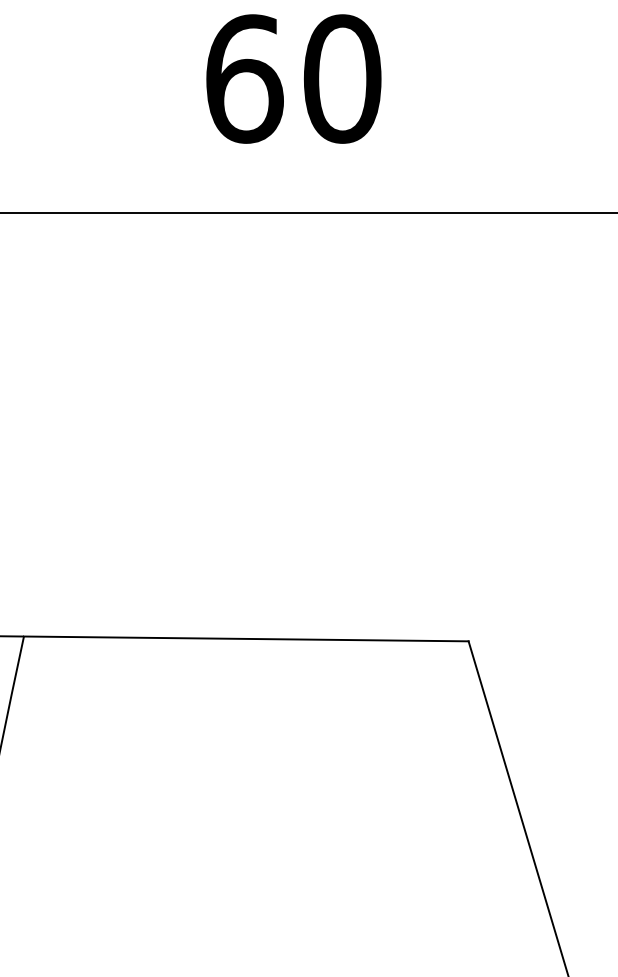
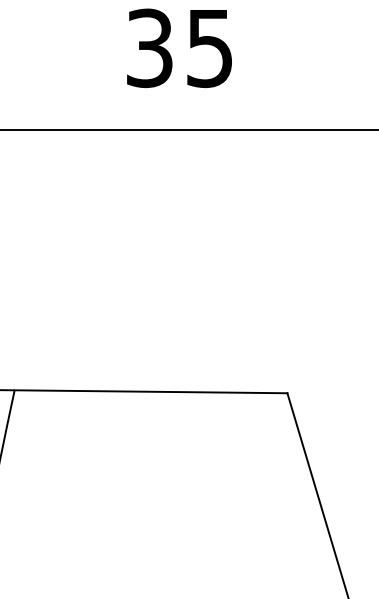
text: (292, 79) -> (179, 48), 60 -> 35

